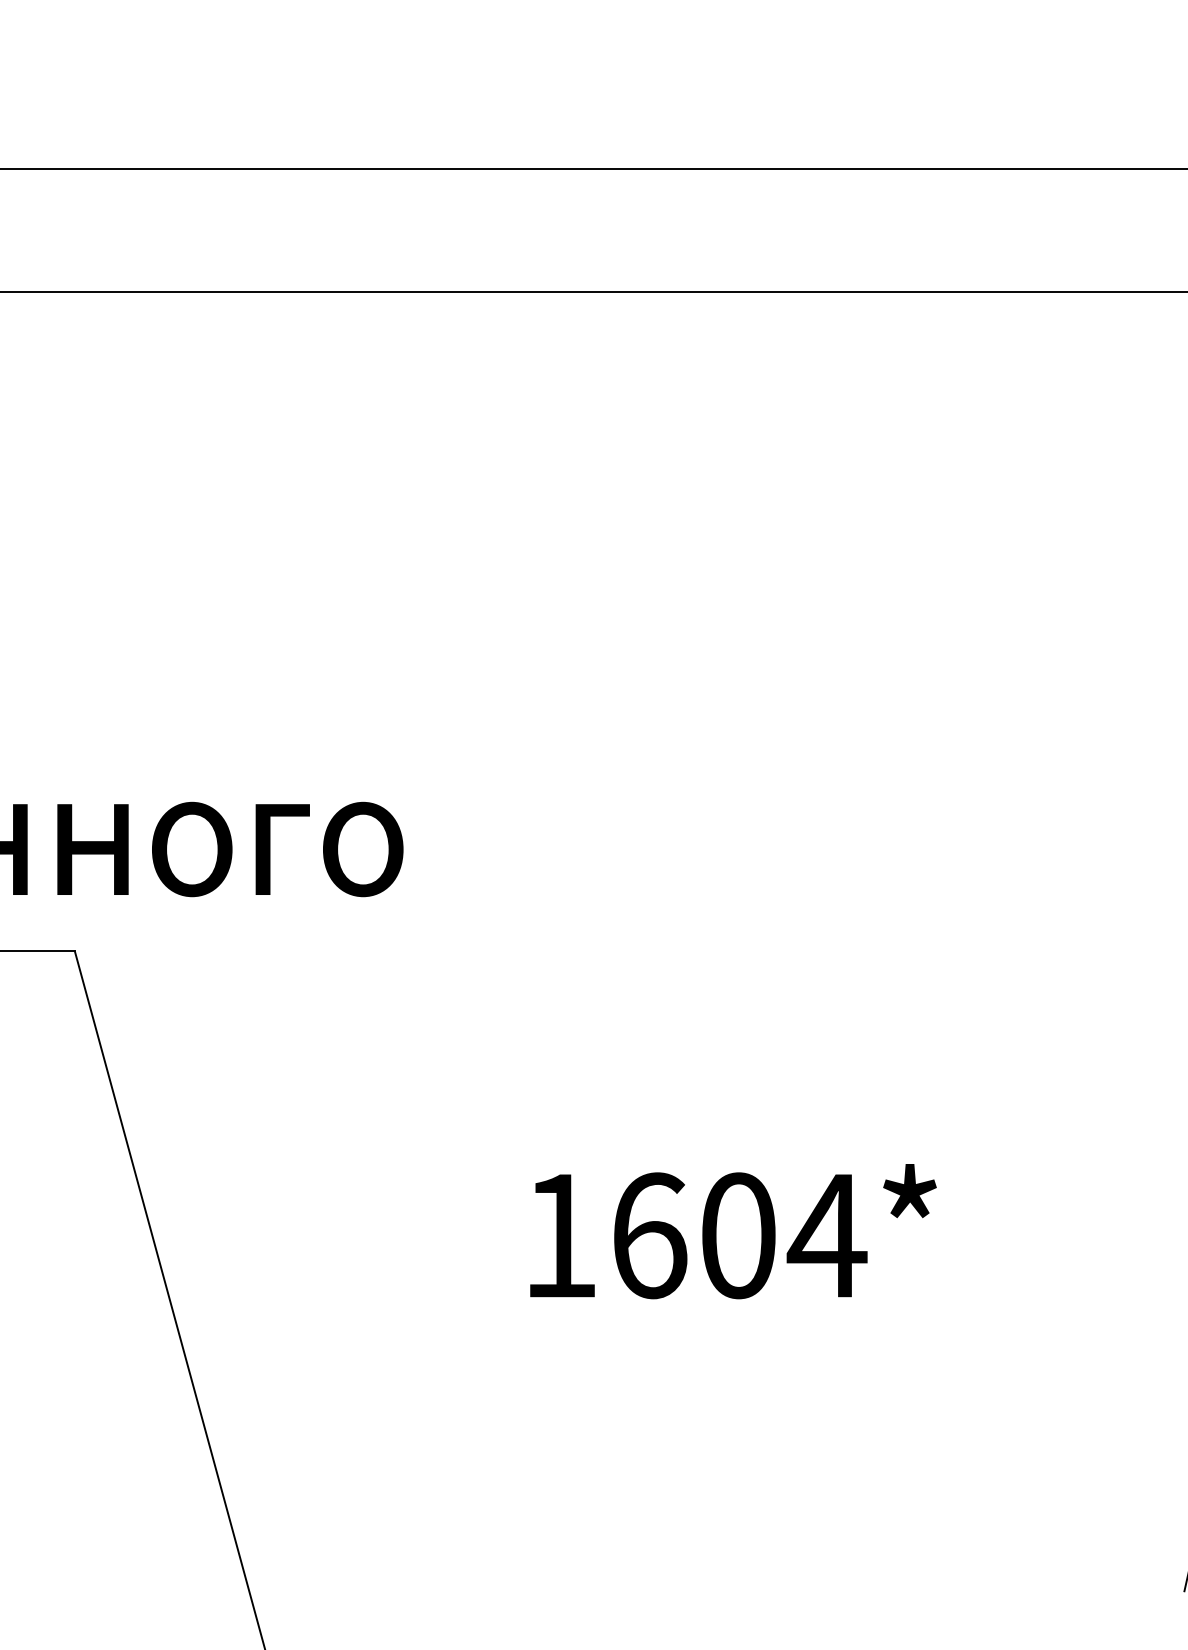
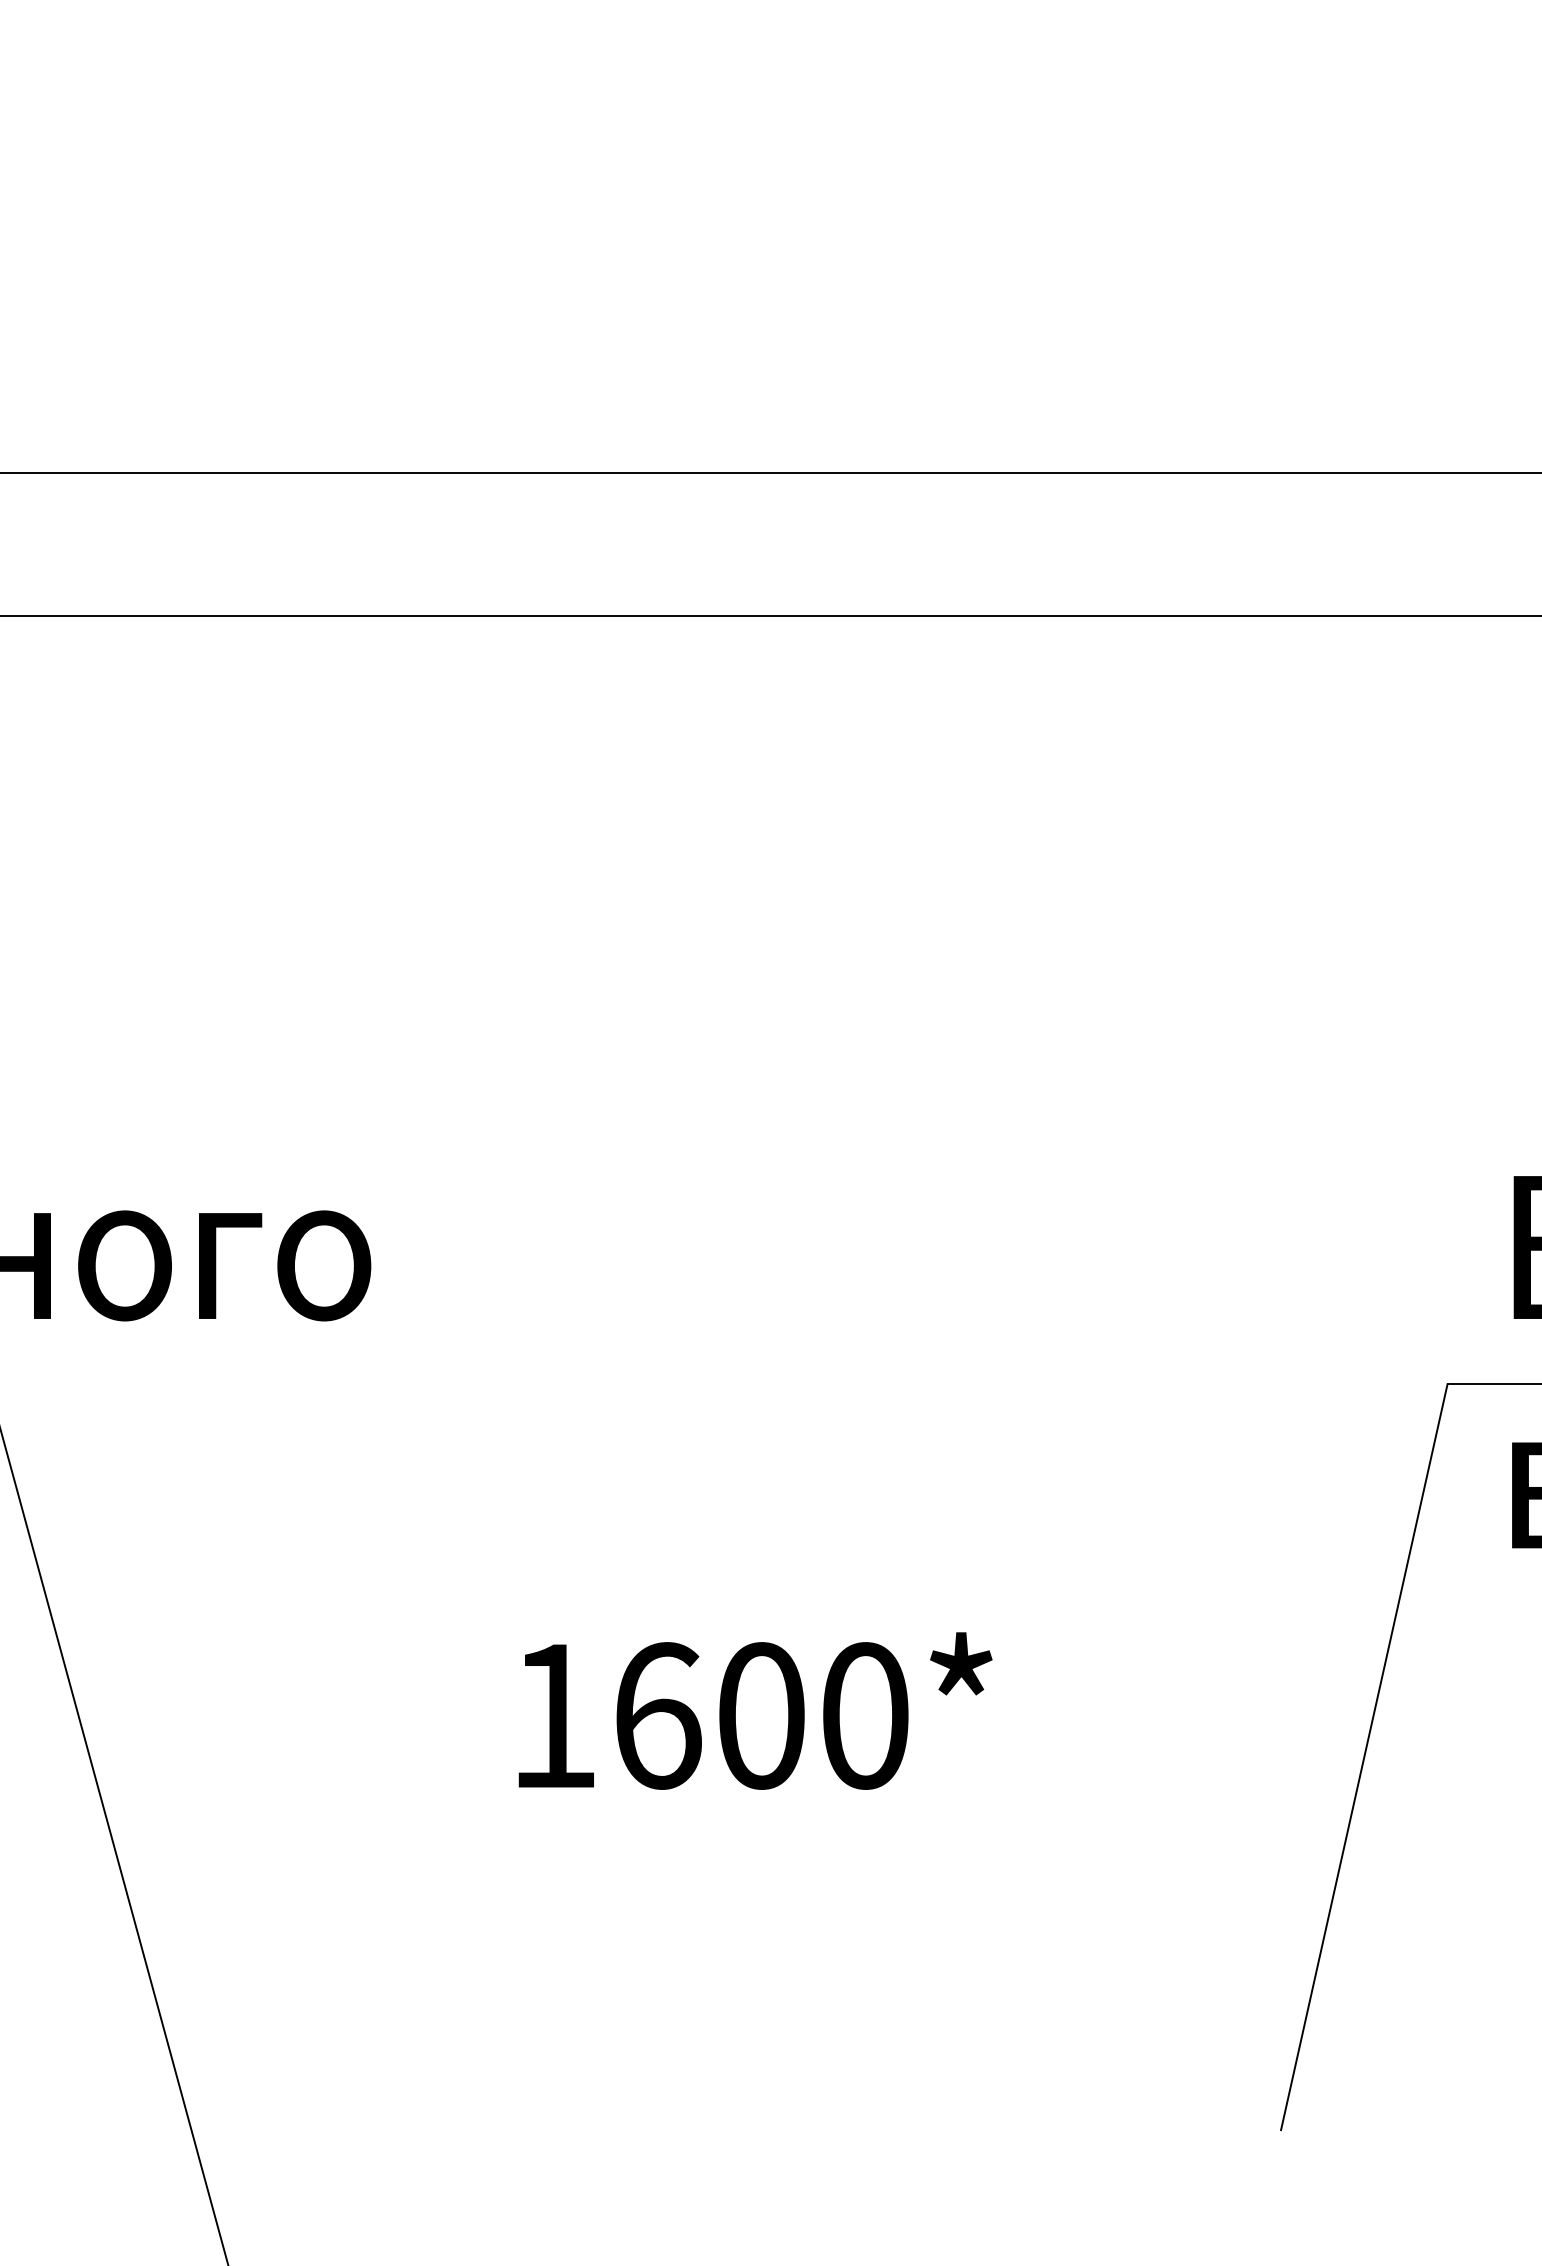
text: (826, 1235) -> (864, 1715), 1604* -> 1600*

